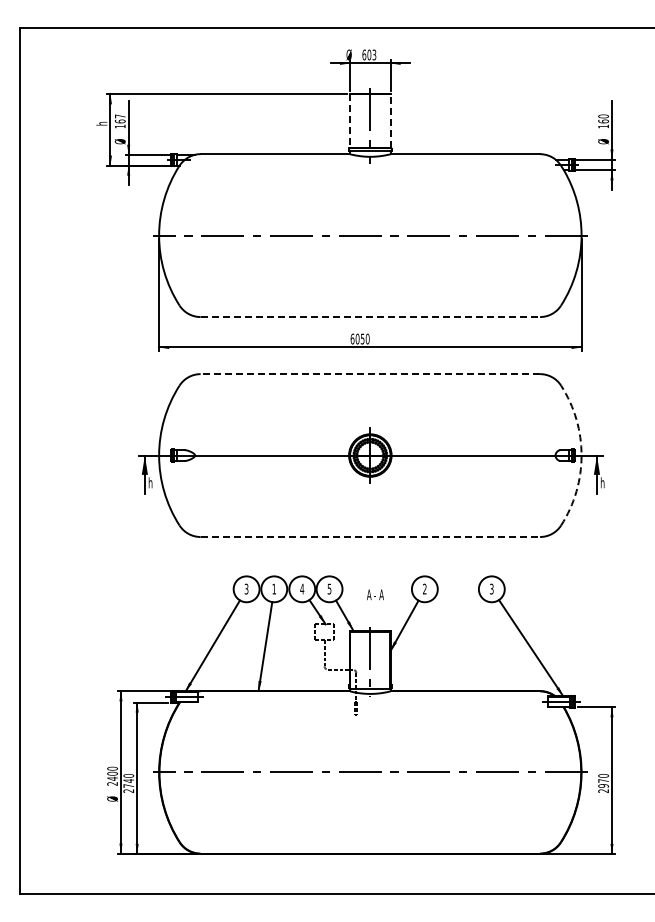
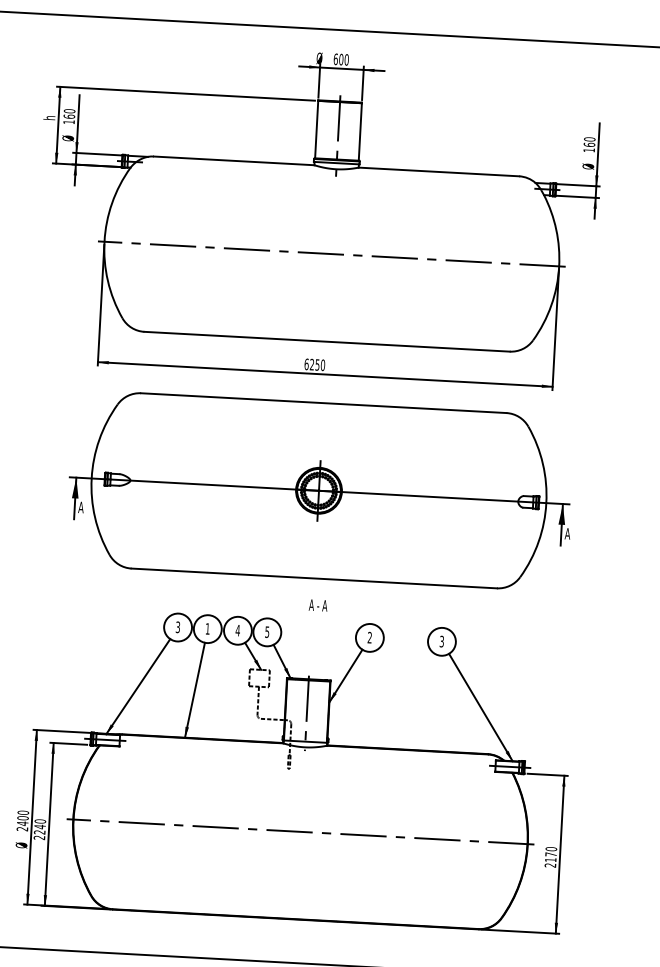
text: (374, 54) -> (346, 59), 603 -> 600
text: (119, 116) -> (68, 111), 167 -> 160
line: (350, 121) -> (317, 130), dashed -> solid
line: (390, 121) -> (360, 132), dashed -> solid
line: (370, 317) -> (327, 342), dashed -> solid
text: (357, 338) -> (312, 364), 6050 -> 6250
line: (370, 374) -> (323, 403), dashed -> solid
arc: (581, 455) -> (546, 503), dashed -> solid
text: (150, 482) -> (80, 506), h -> A
text: (602, 482) -> (567, 533), h -> A
line: (370, 537) -> (314, 578), dashed -> solid
text: (375, 594) -> (318, 605), moved
text: (128, 785) -> (39, 831), 2740 -> 2240
text: (603, 785) -> (550, 859), 2970 -> 2170

